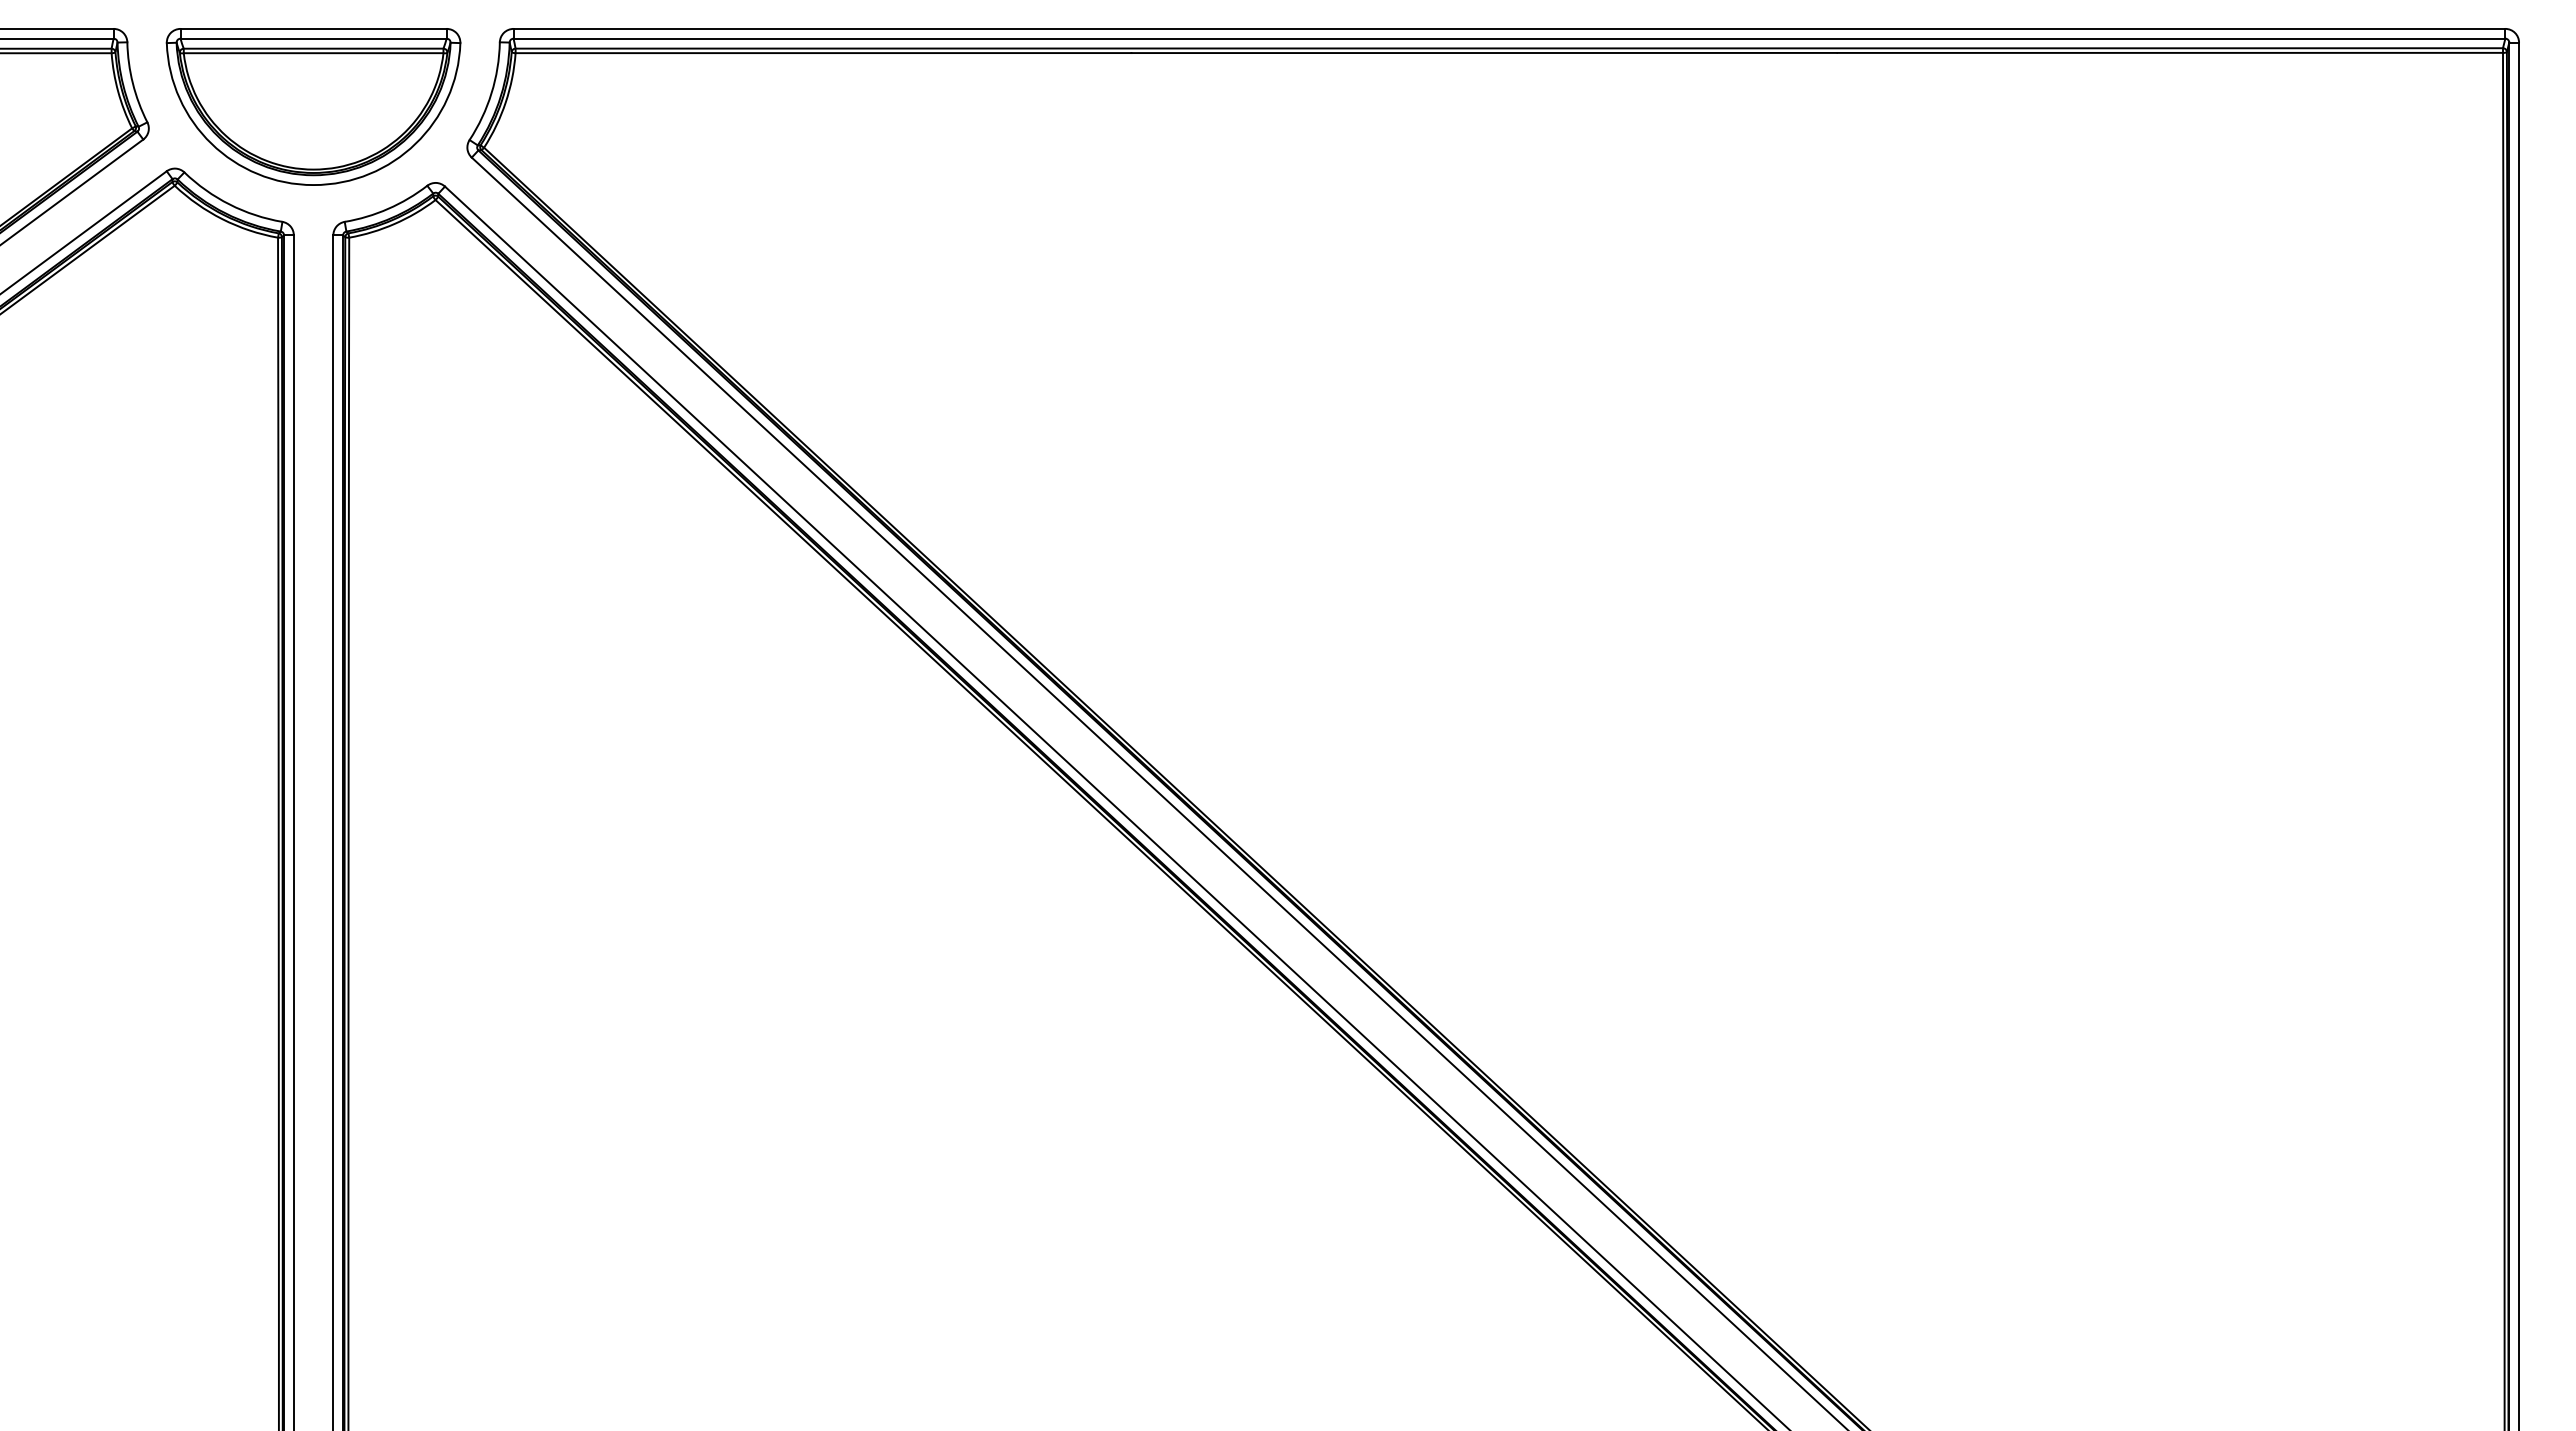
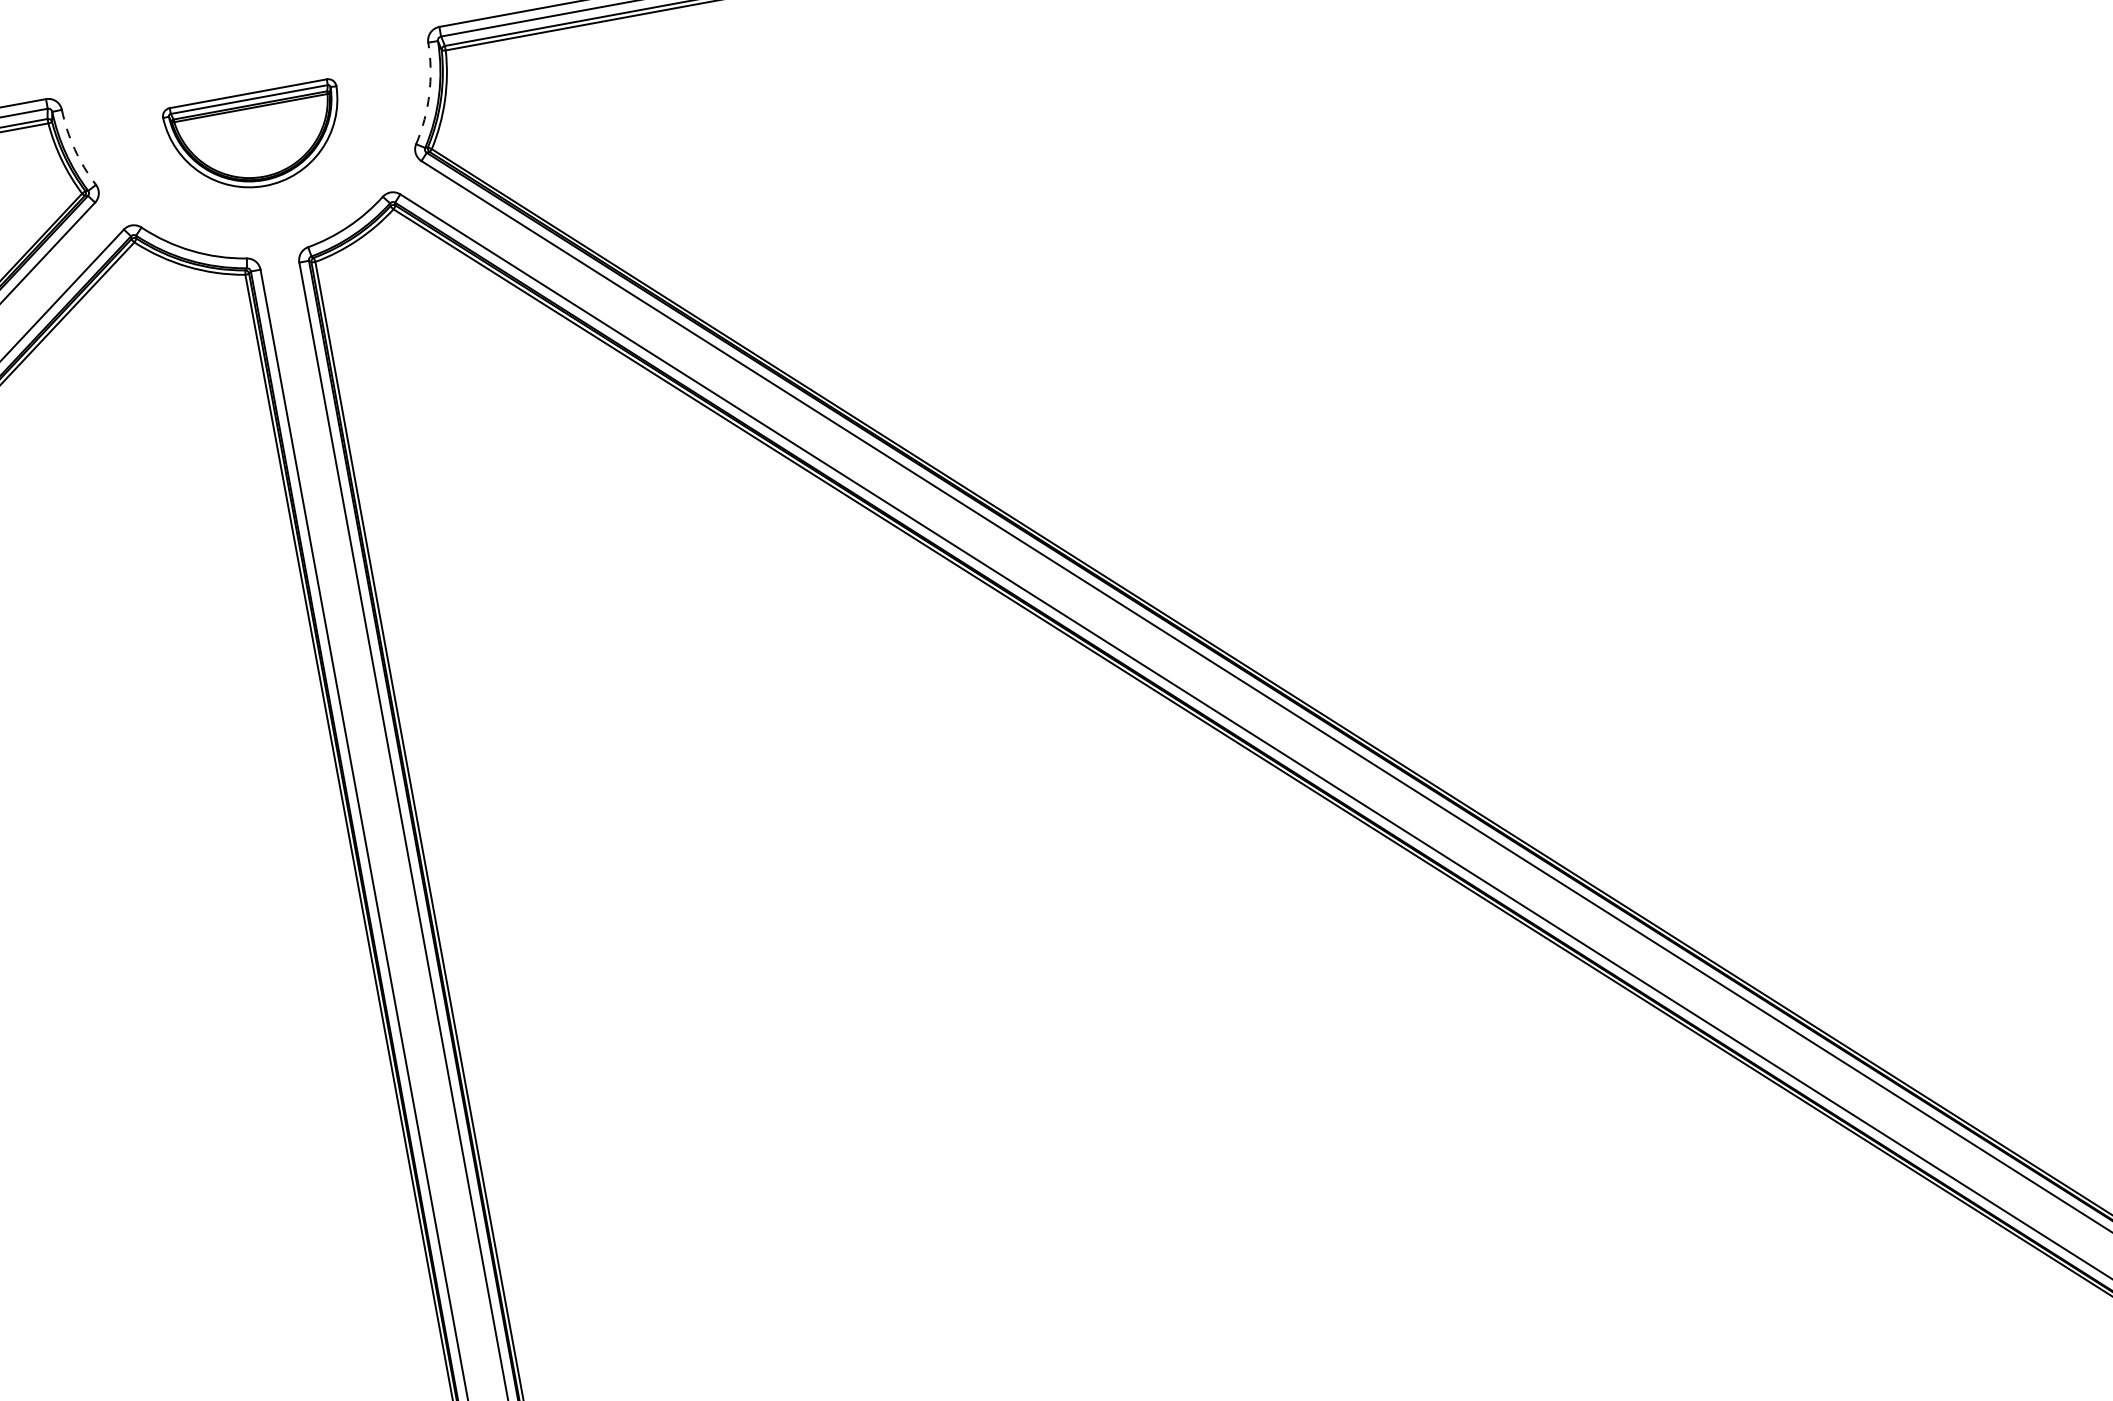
arc: (132, 83) -> (74, 149), solid -> dashed
arc: (491, 93) -> (429, 94), solid -> dashed
part: (313, 106) -> (256, 139), size x0.6

